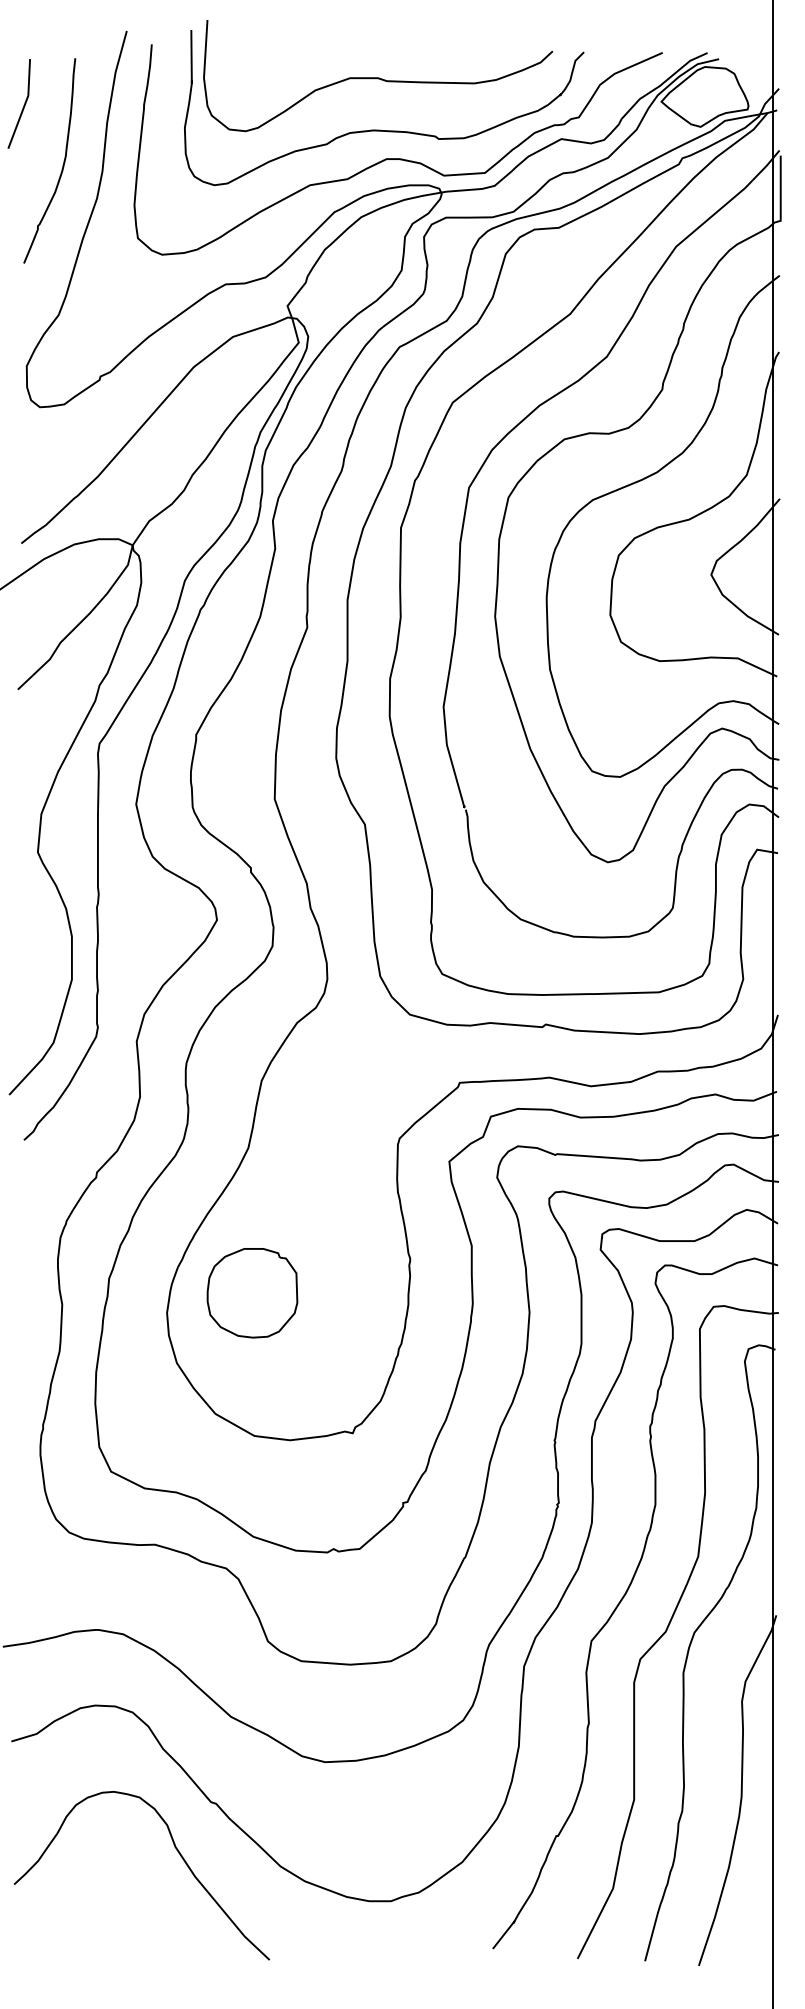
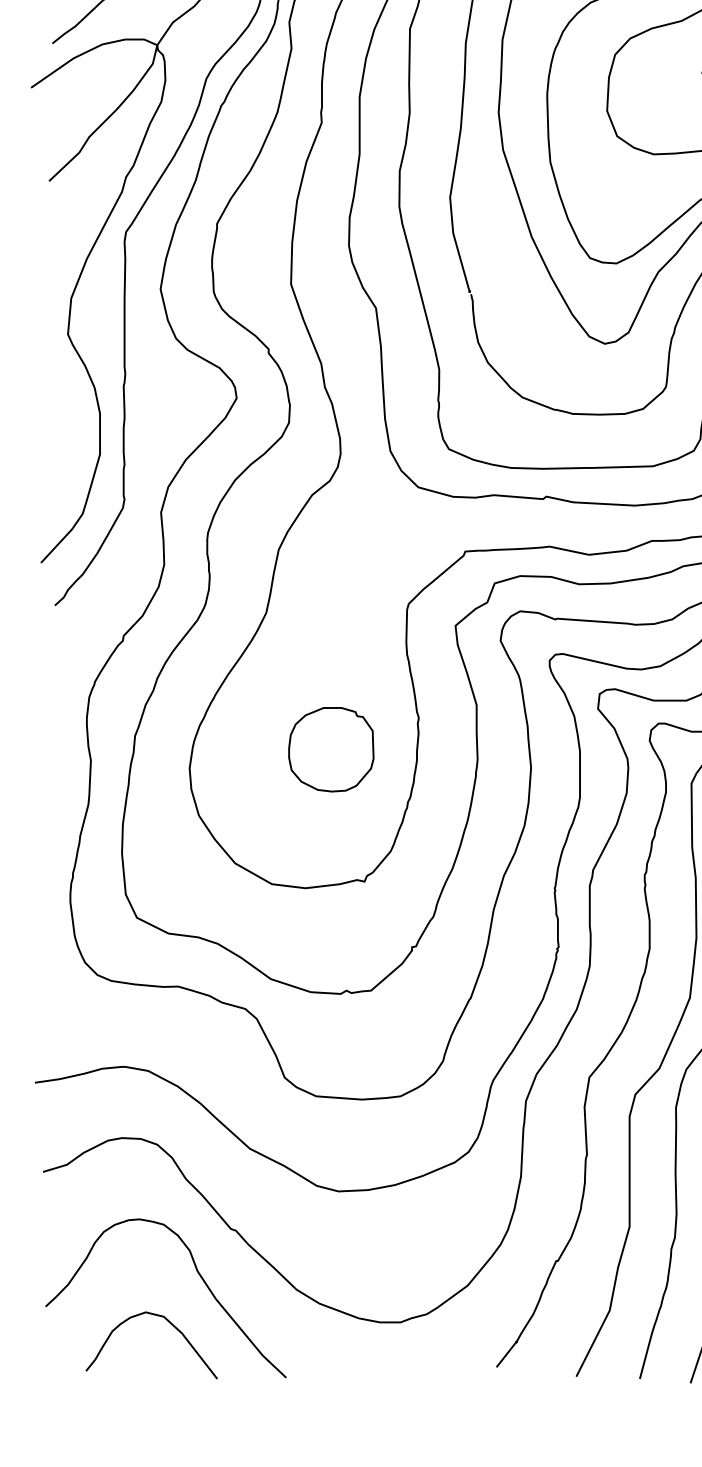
part: (252, 1293) -> (331, 749), moved
curve: (143, 1900) -> (167, 1321), added

